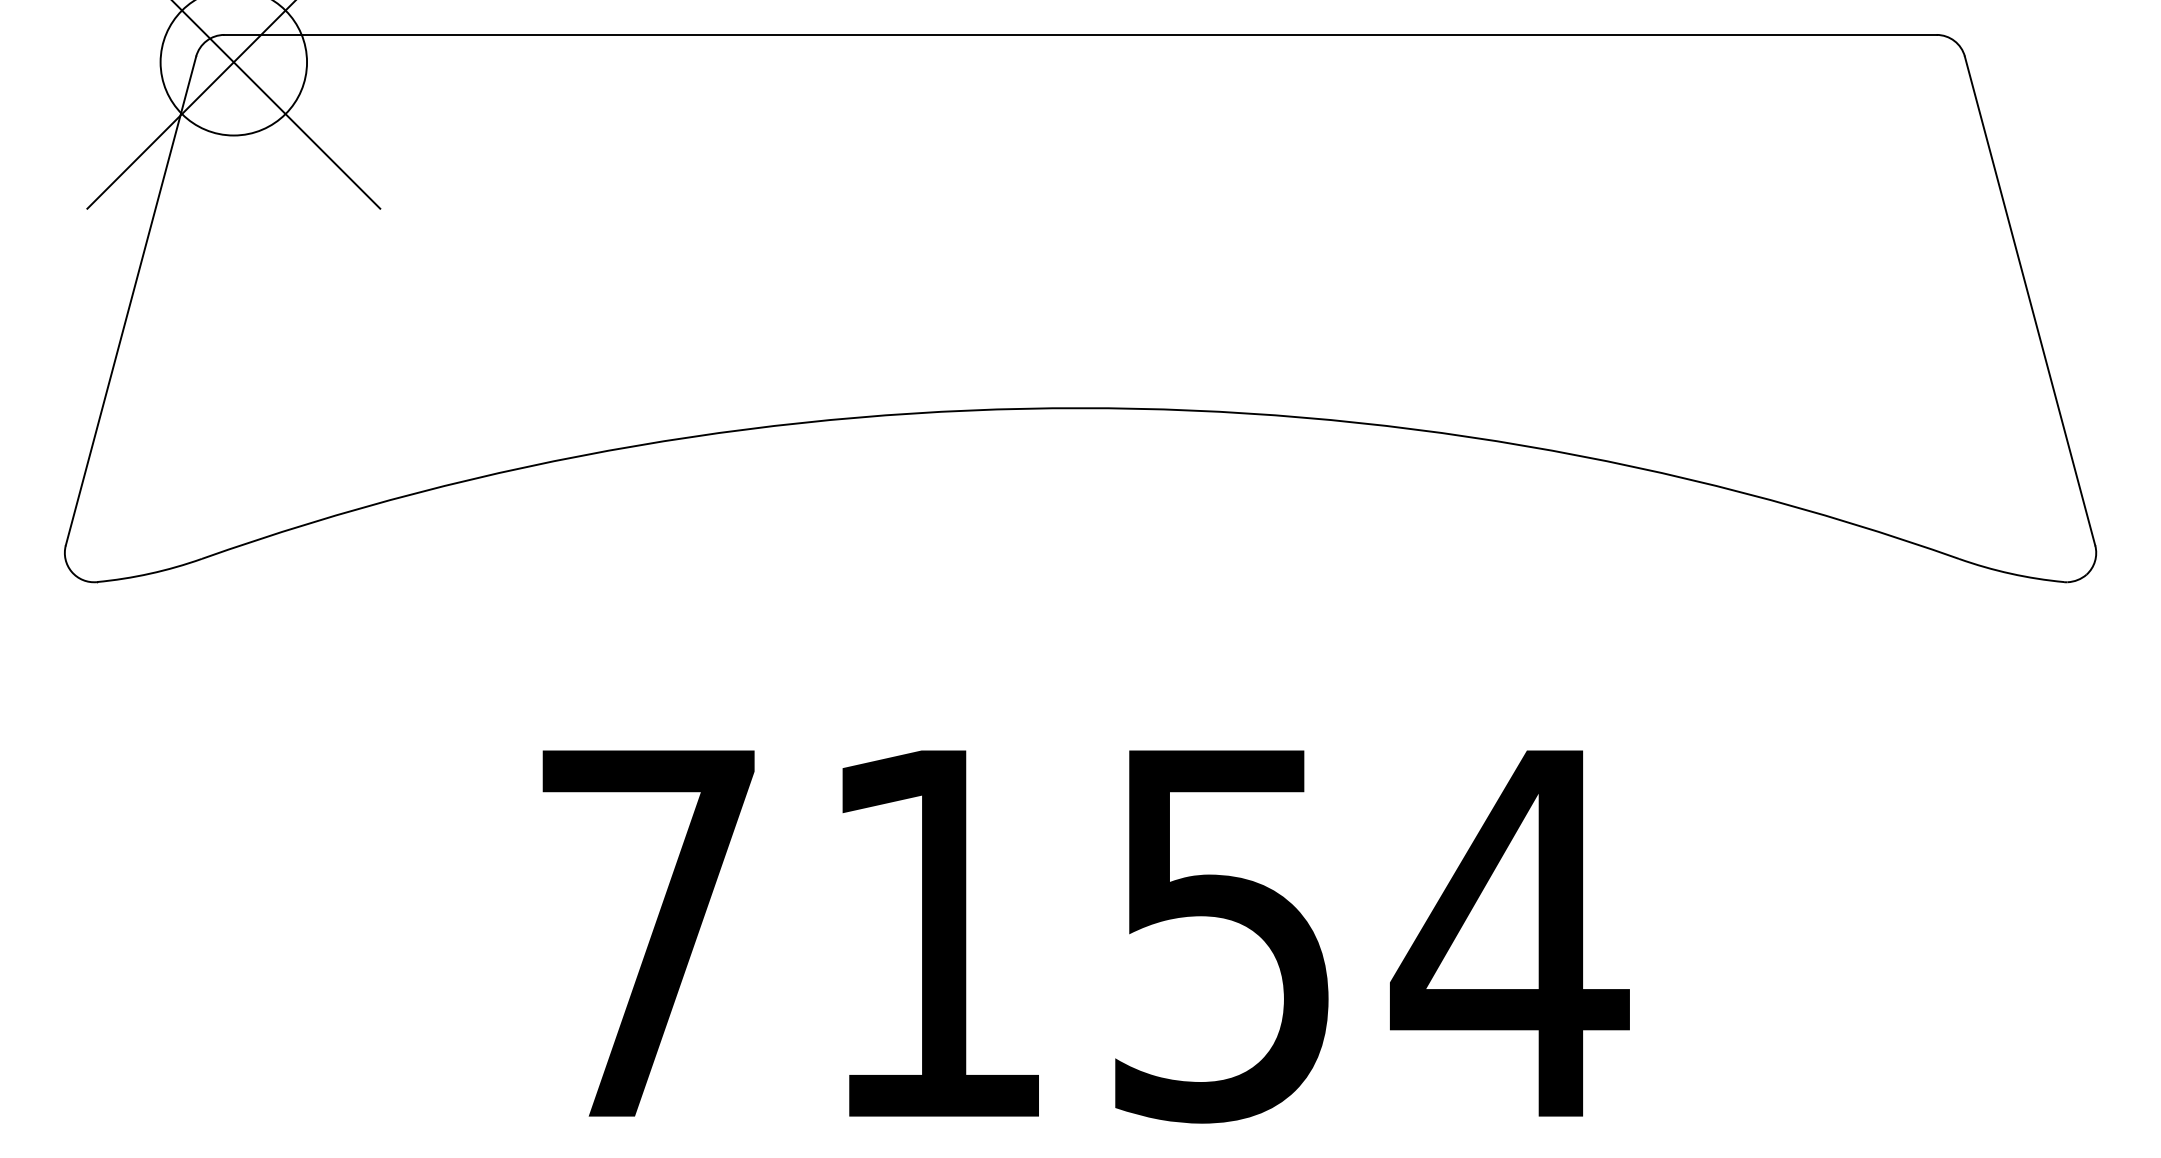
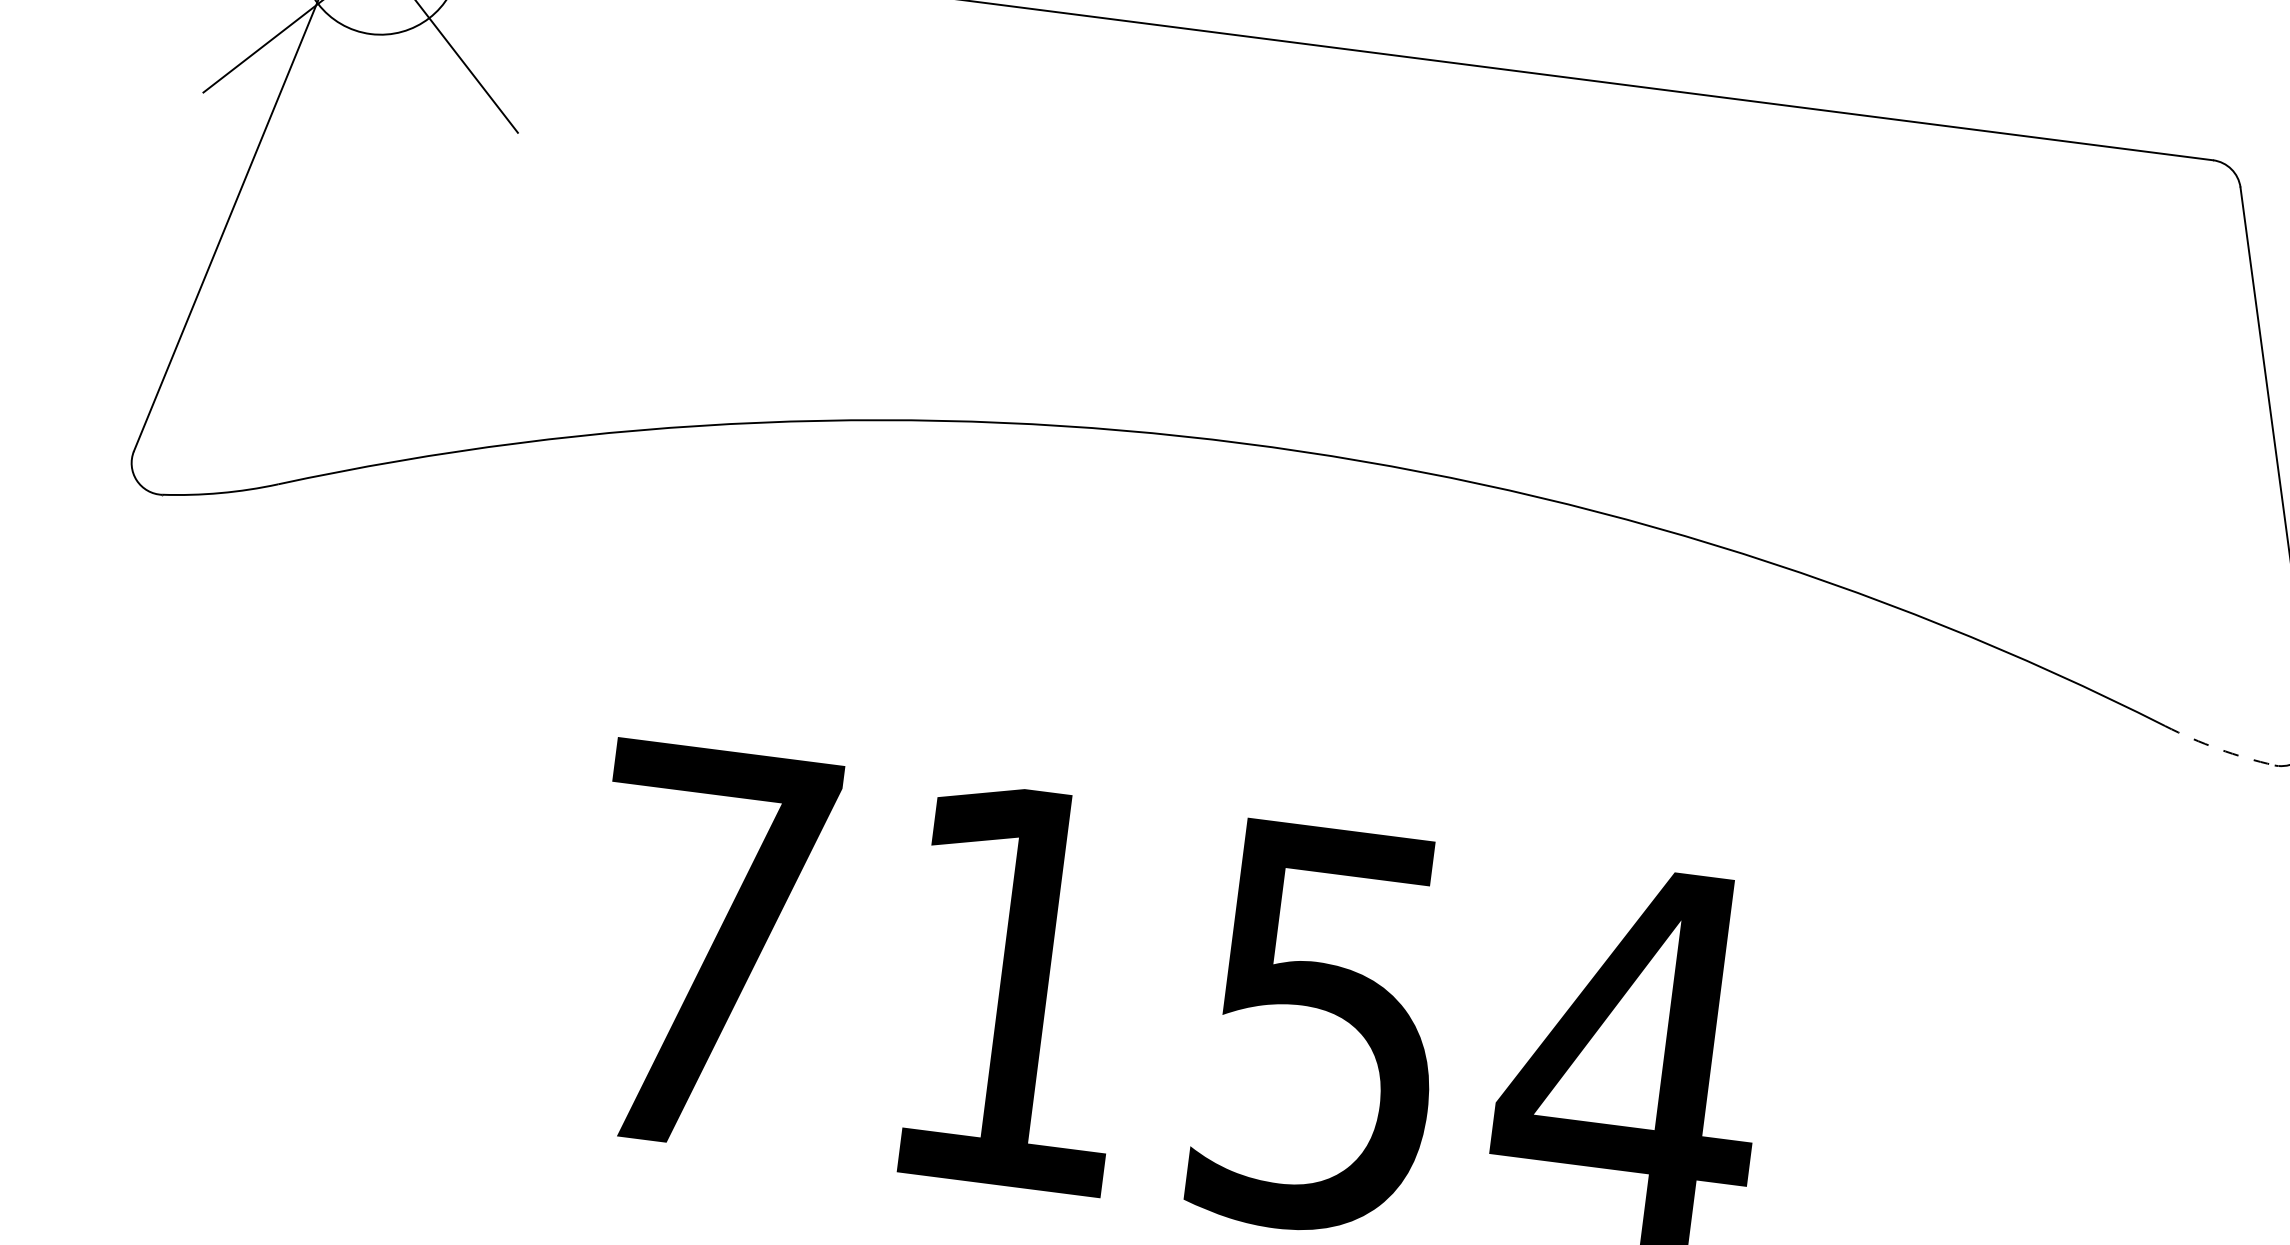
arc: (2010, 573) -> (2218, 748), solid -> dashed

